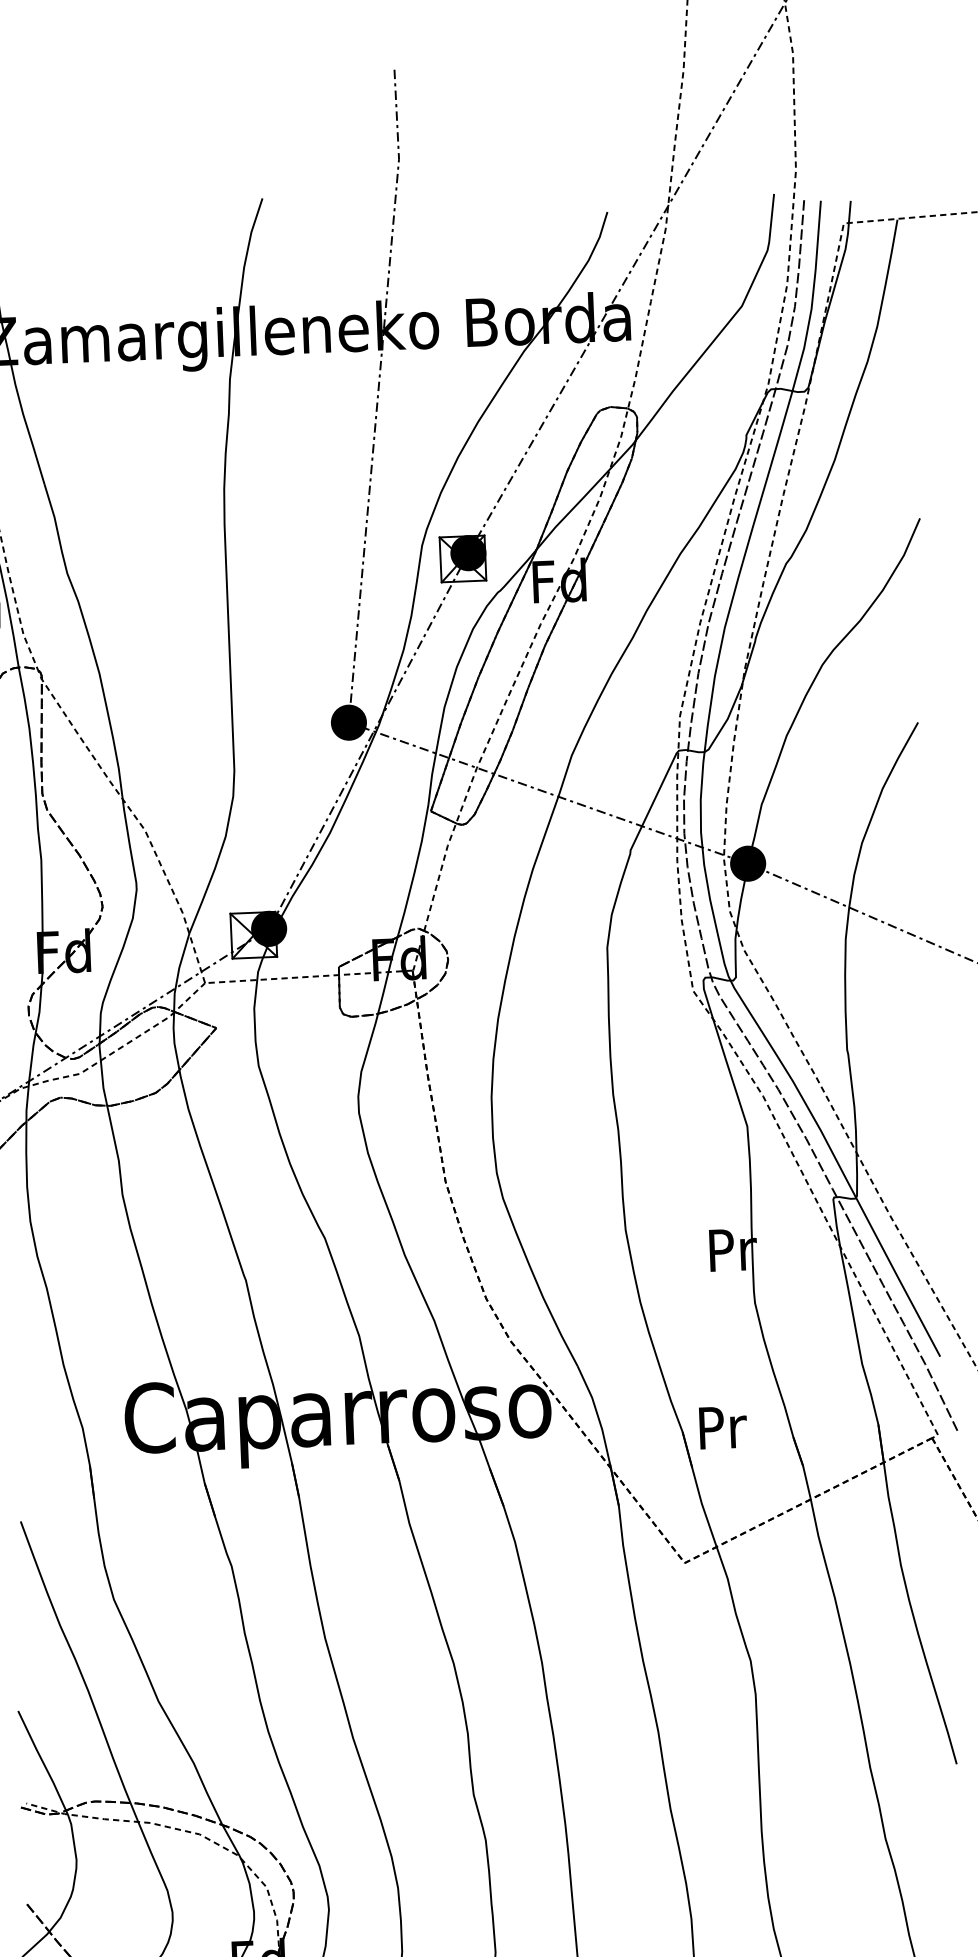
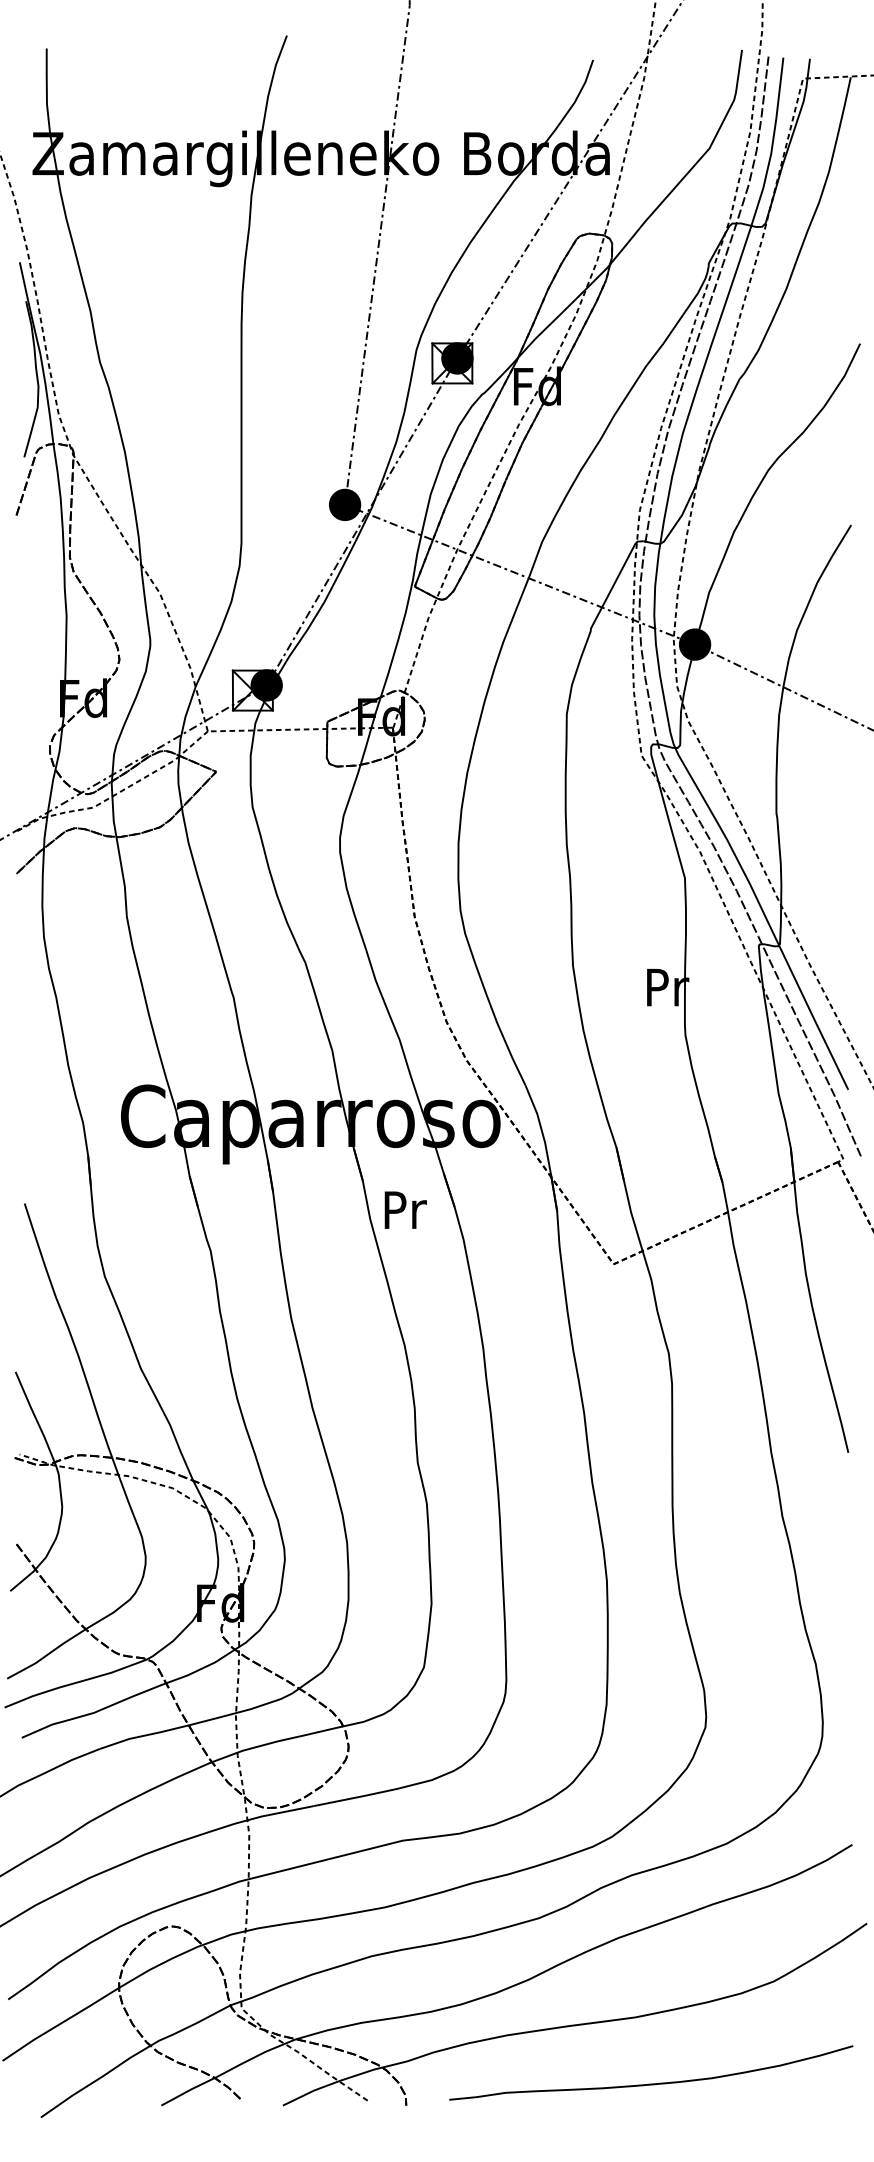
text: (722, 1426) -> (405, 1209), moved

